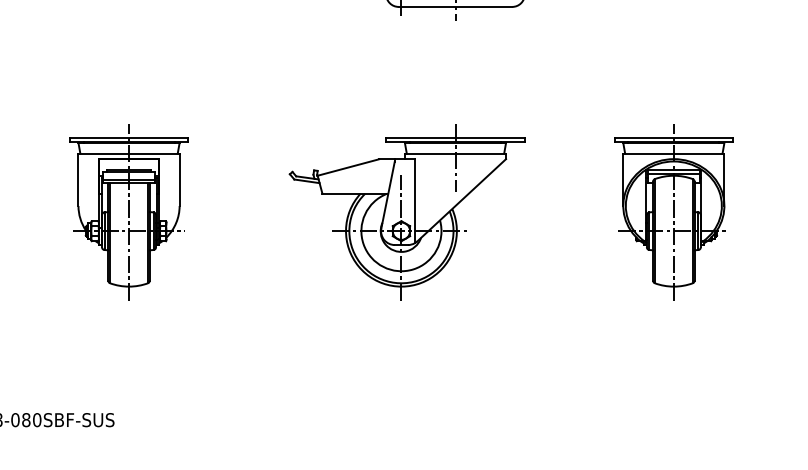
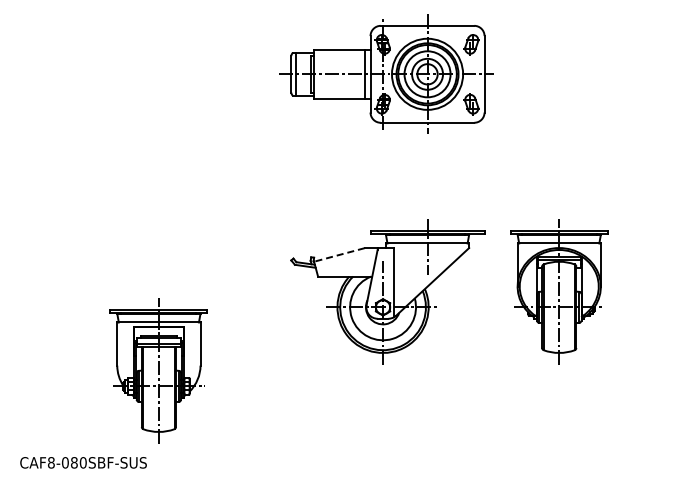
line: (347, 168) -> (338, 255), solid -> dashed
part: (128, 211) -> (158, 370), moved
part: (674, 211) -> (559, 291), moved

